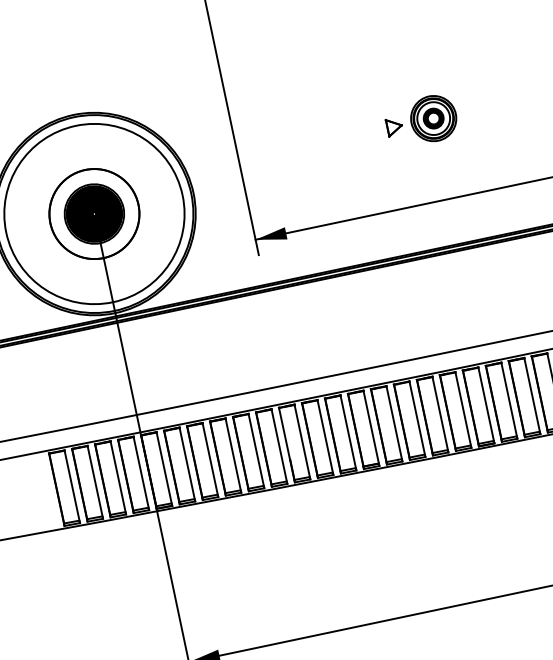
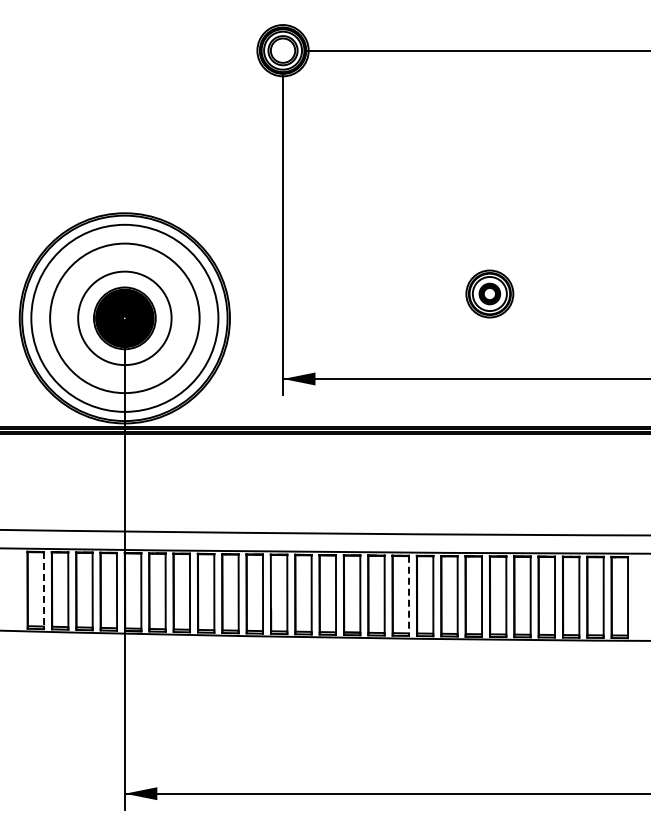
part: (394, 126) -> (448, 293), removed
circle: (94, 214) -> (124, 318), size x1.6
line: (418, 419) -> (409, 596), solid -> dashed
line: (72, 486) -> (44, 590), solid -> dashed

